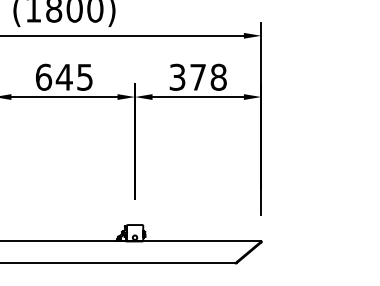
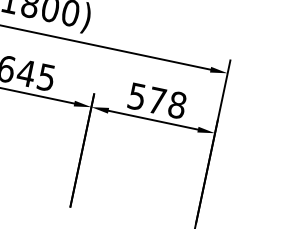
text: (177, 76) -> (137, 95), 378 -> 578

